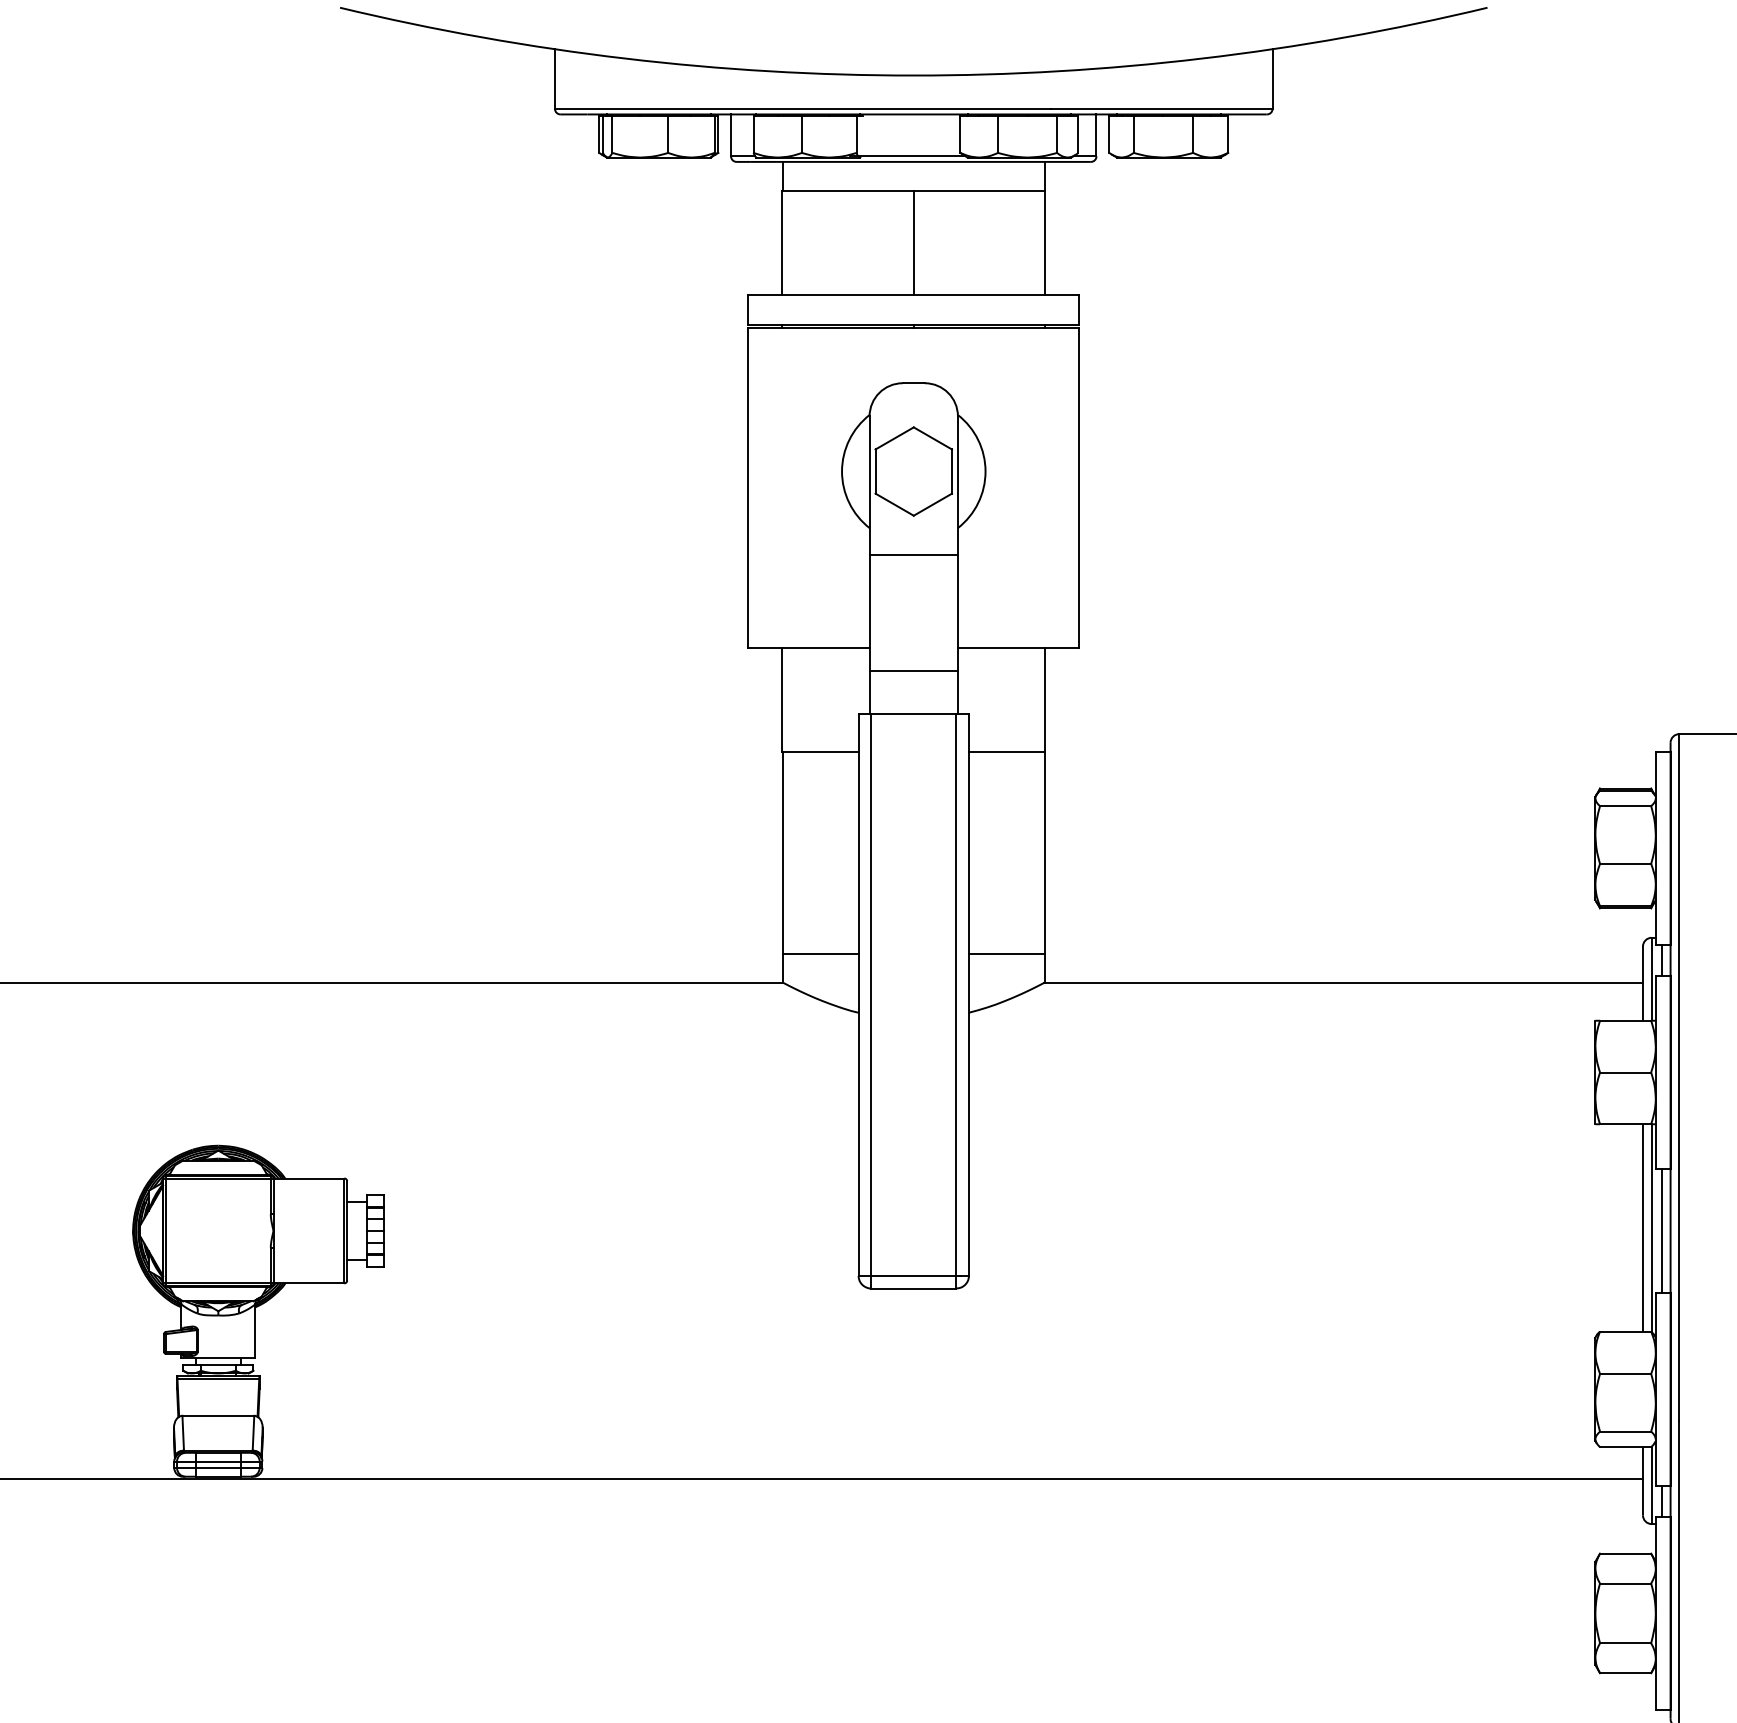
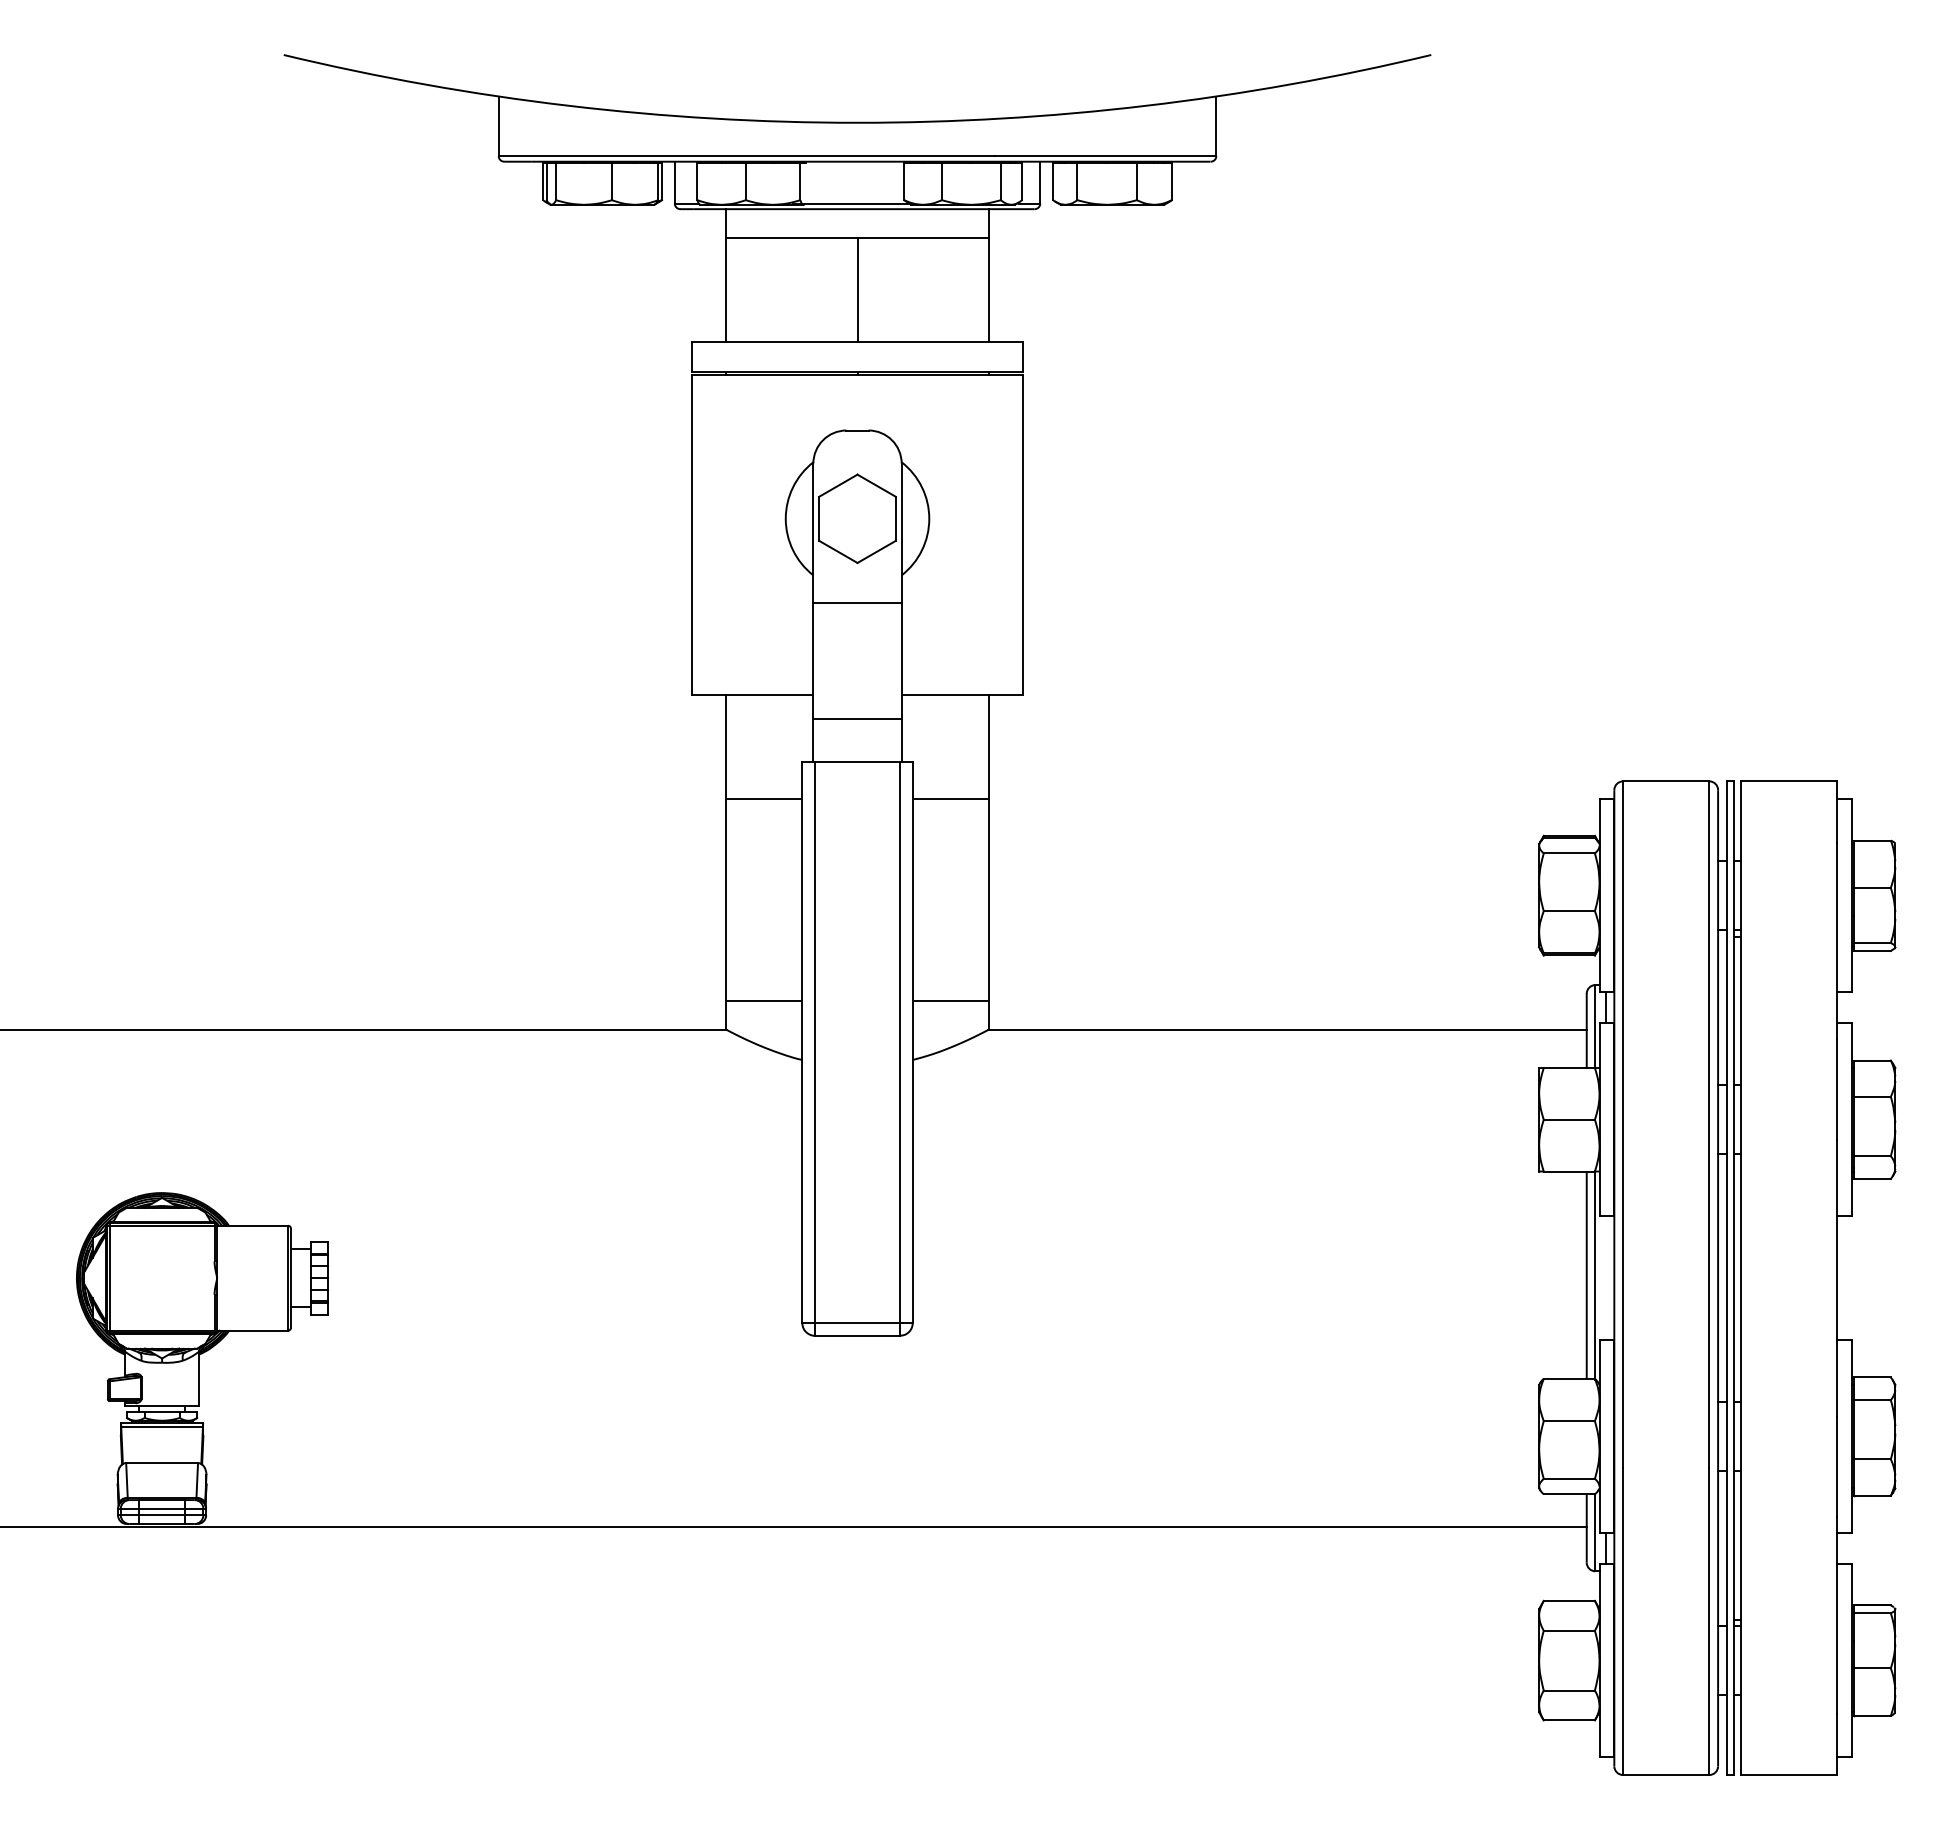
line: (1661, 1231) -> (1605, 1278), removed

